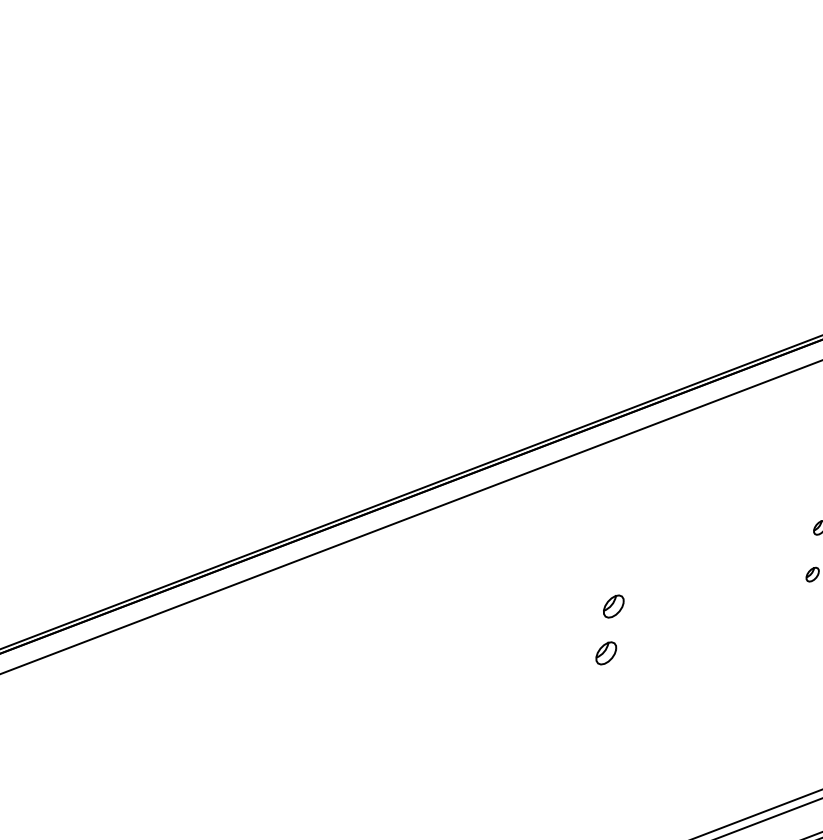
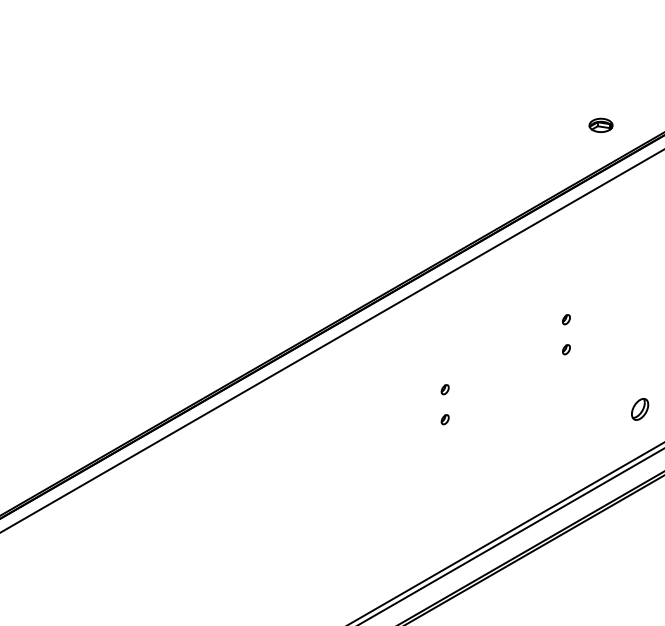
part: (612, 606) -> (444, 389), size x0.62
part: (604, 653) -> (444, 419), size x0.62

